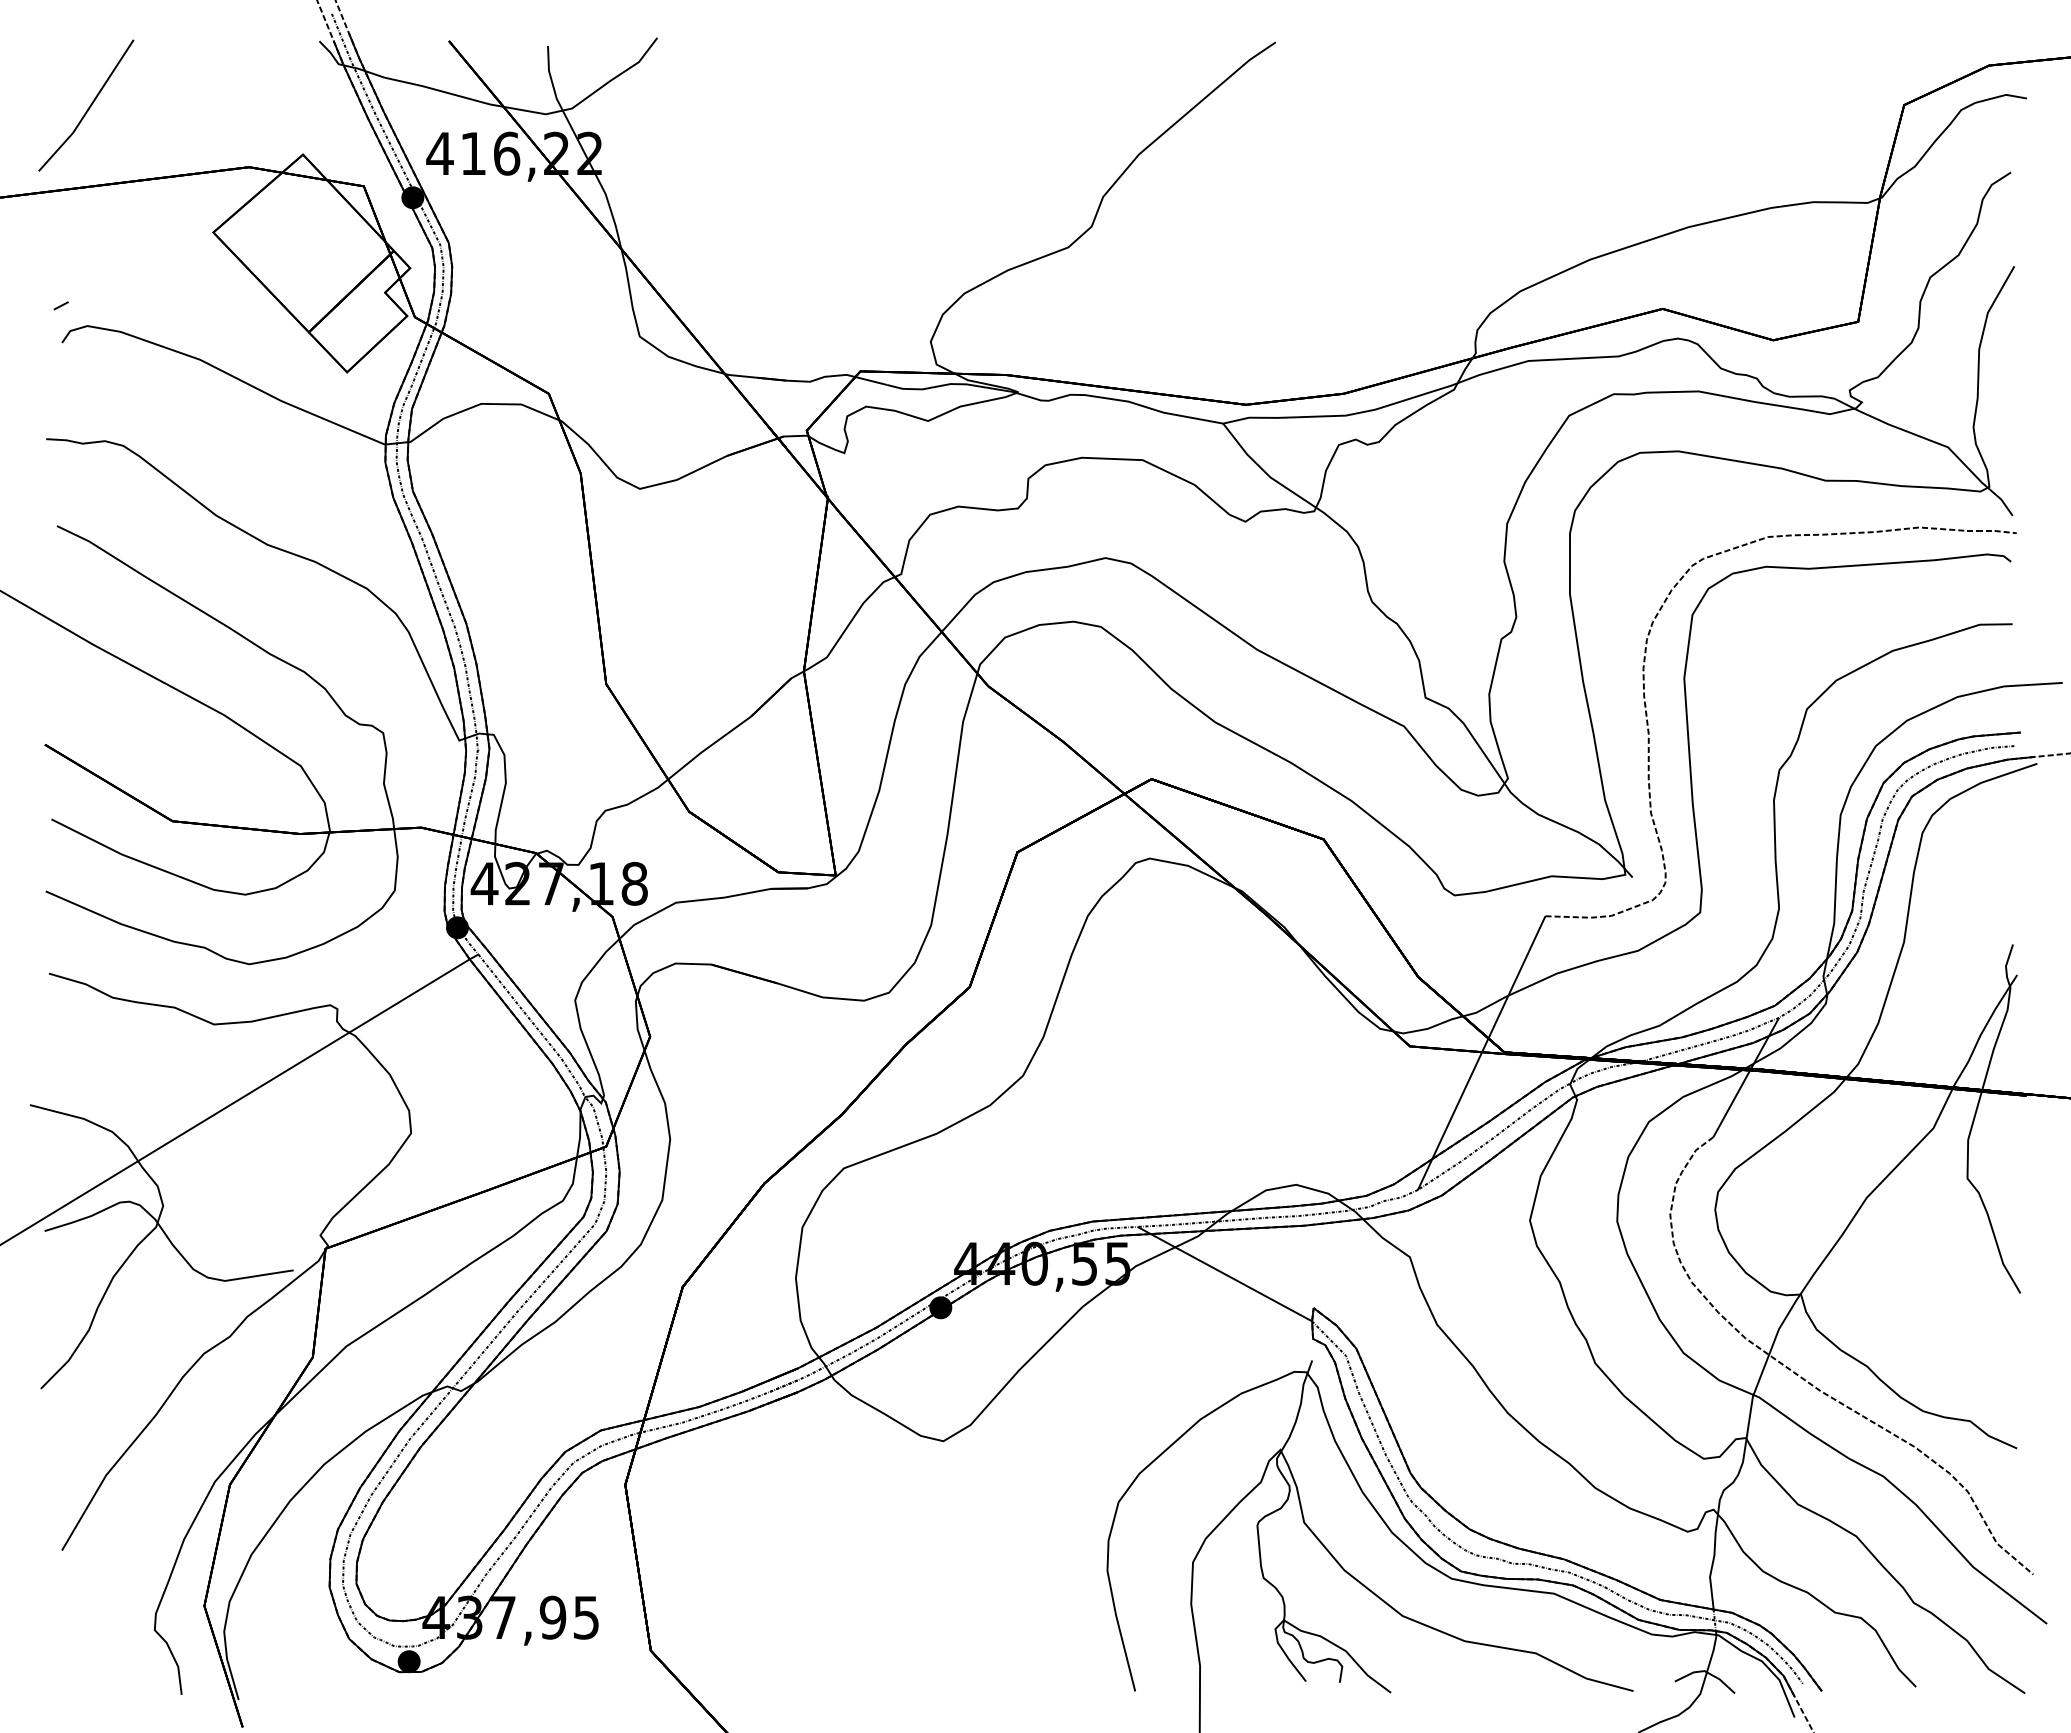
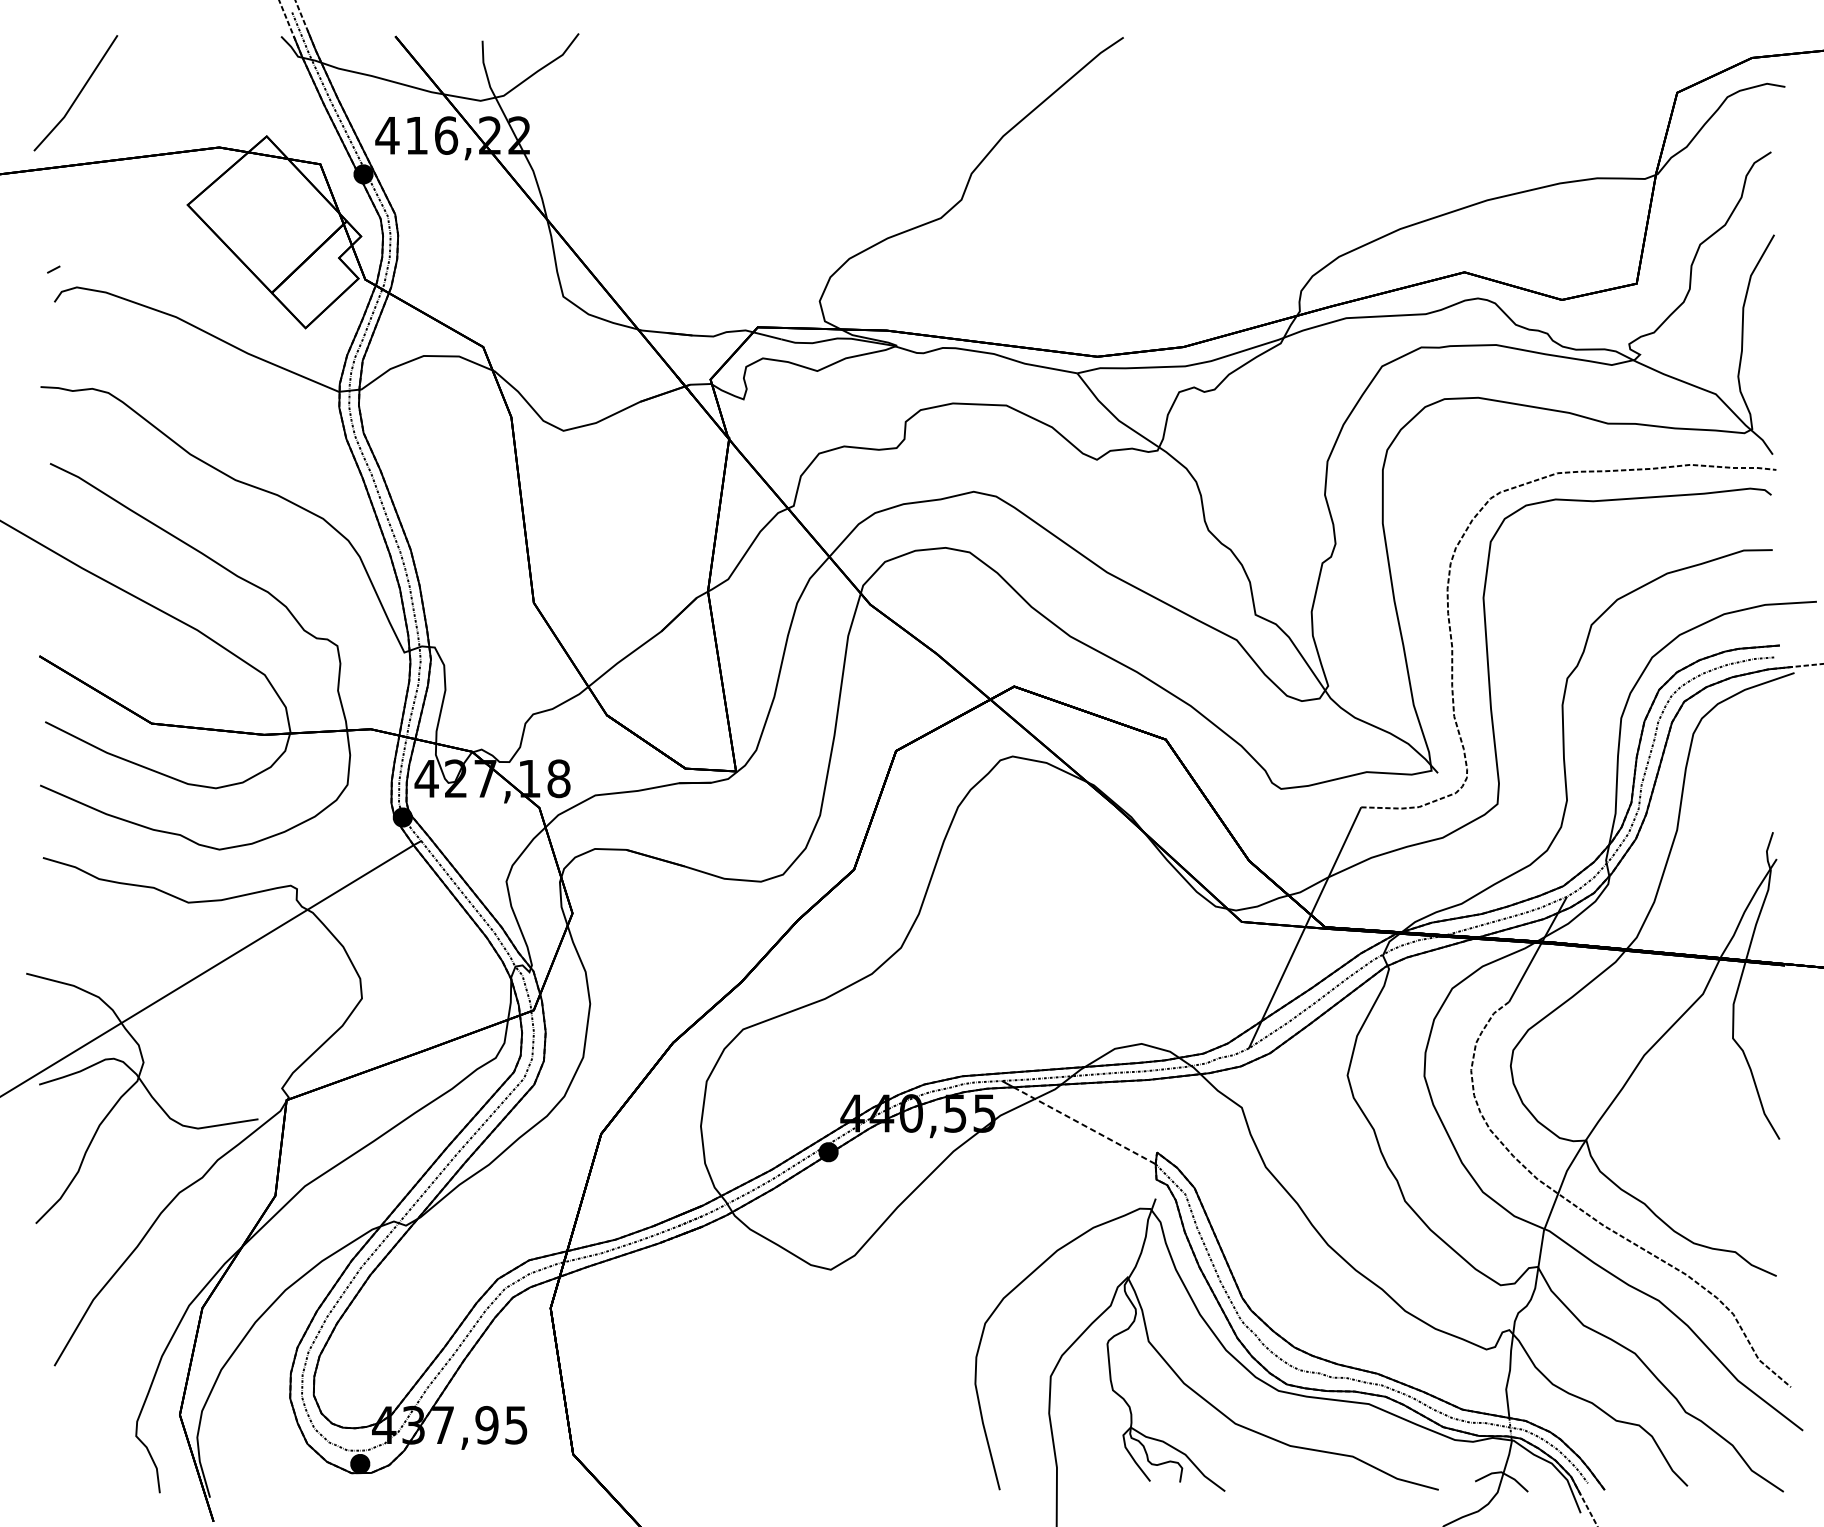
line: (1231, 1277) -> (1084, 1125), solid -> dashed

